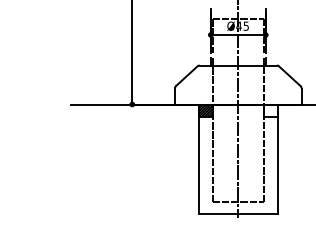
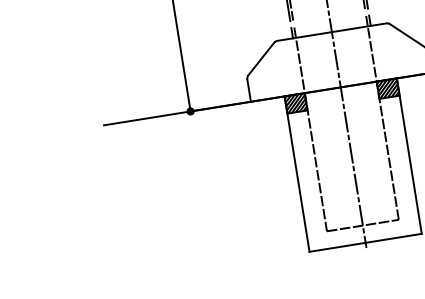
hatch: (270, 110) -> (387, 88), added

